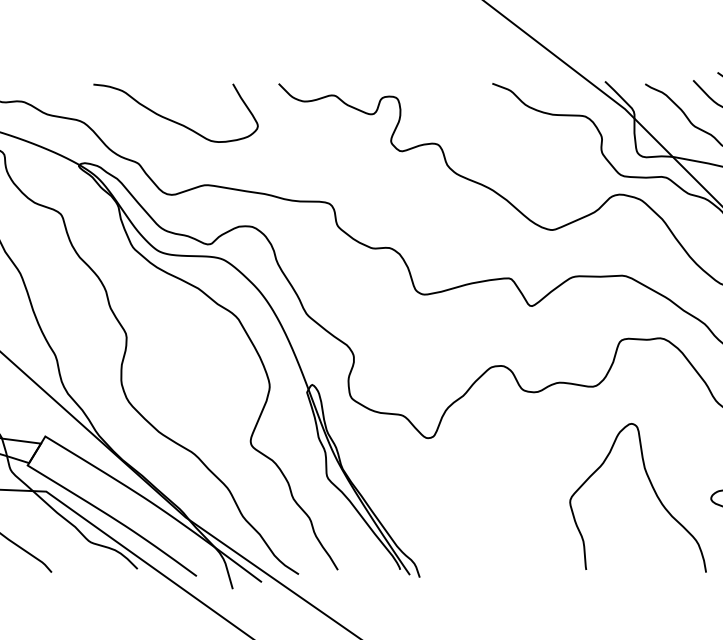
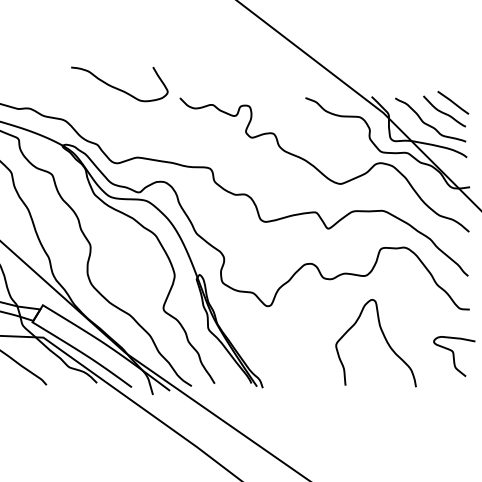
curve: (175, 120) -> (119, 88), moved
curve: (652, 489) -> (384, 338), moved

